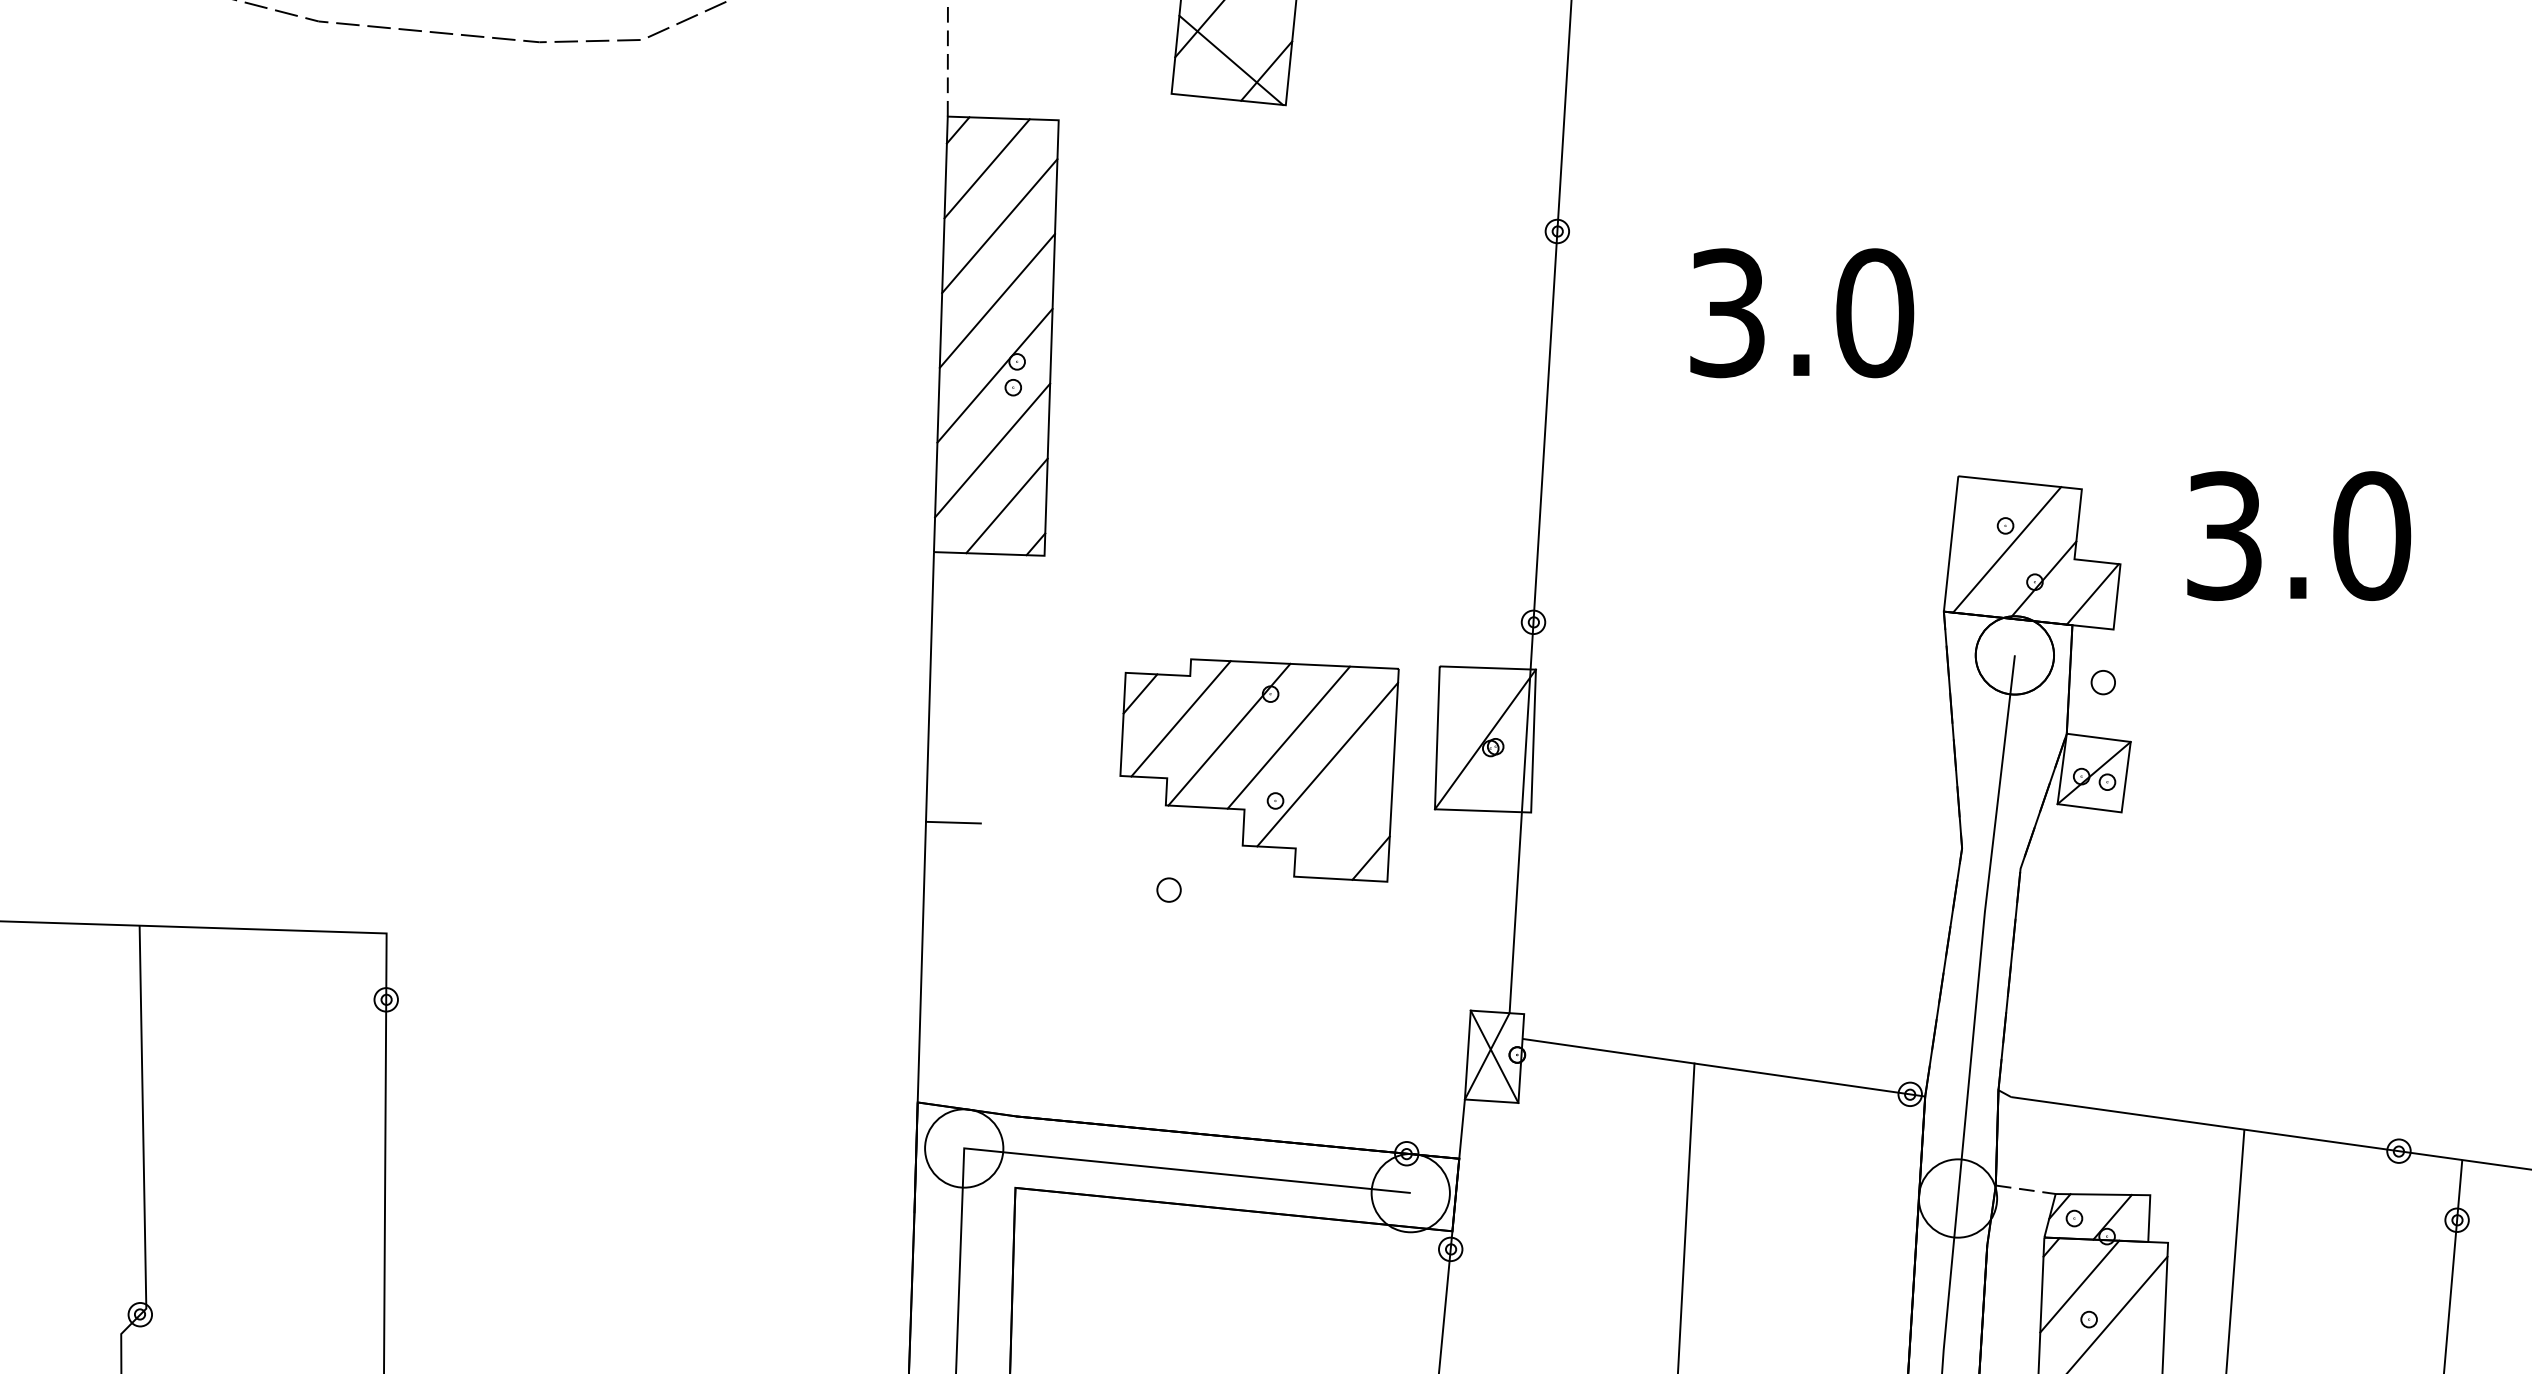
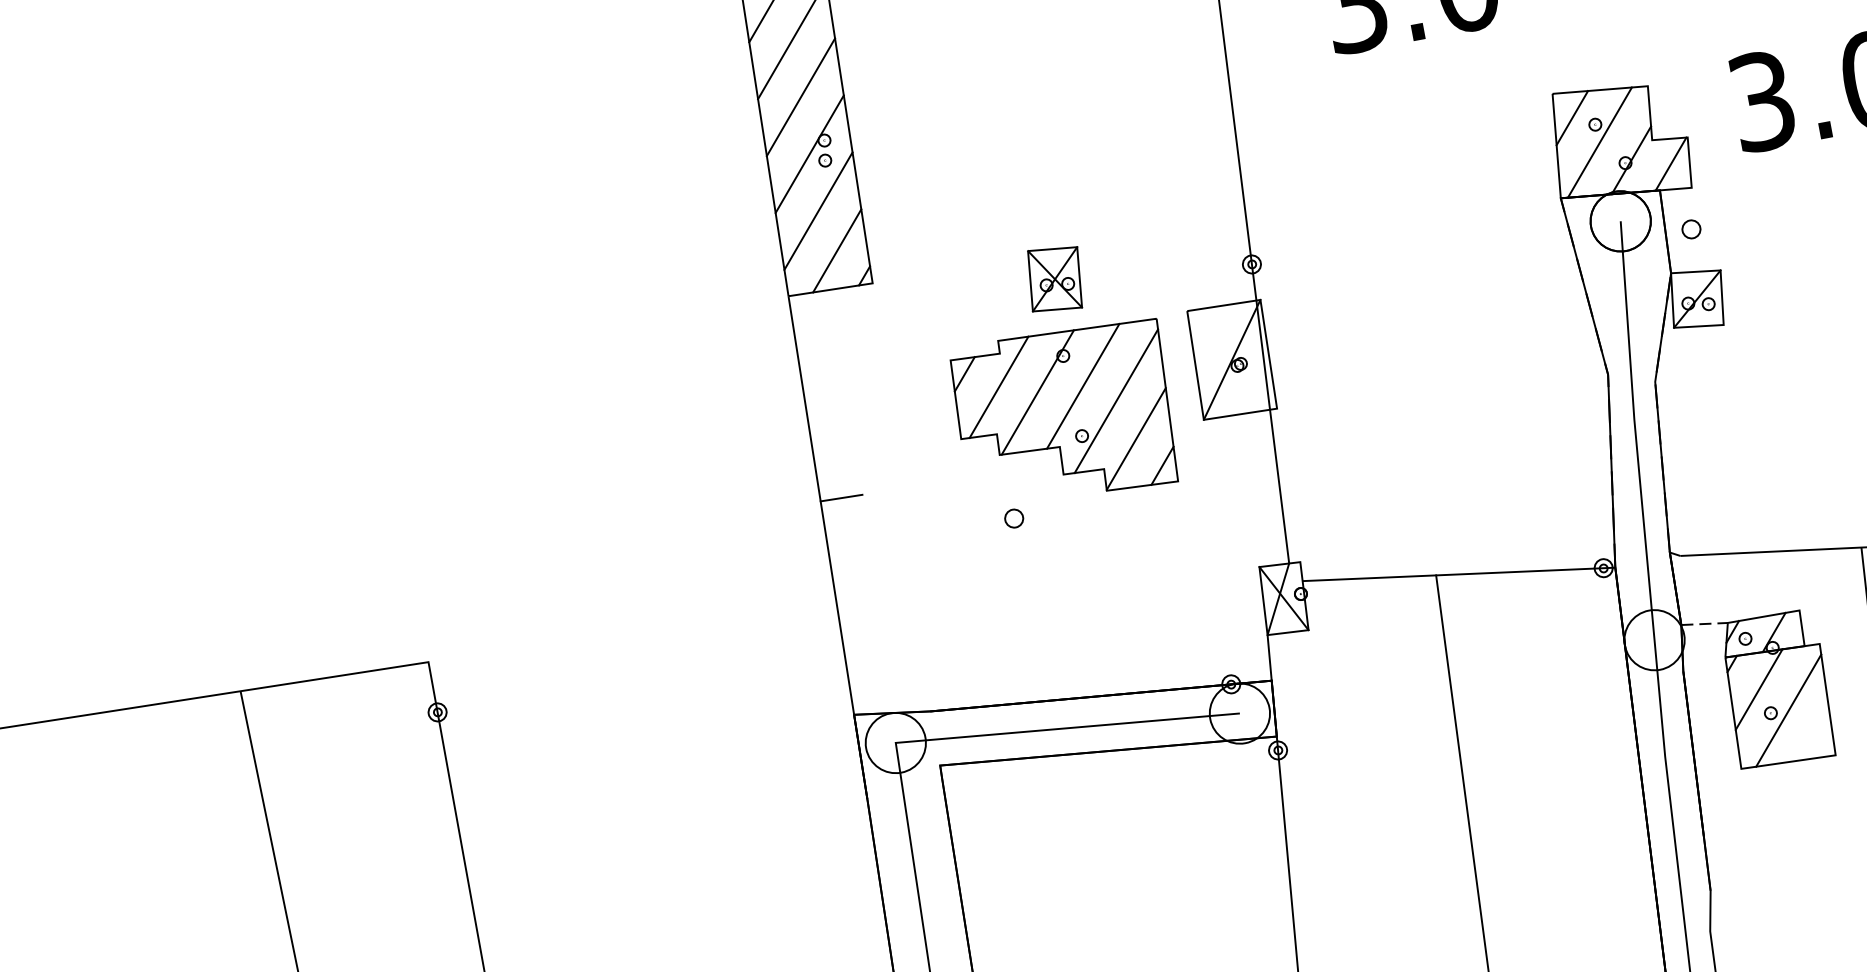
line: (1977, 511) -> (1572, 117), added
part: (1278, 593) -> (1054, 278), added
line: (1343, 817) -> (1135, 438), added

